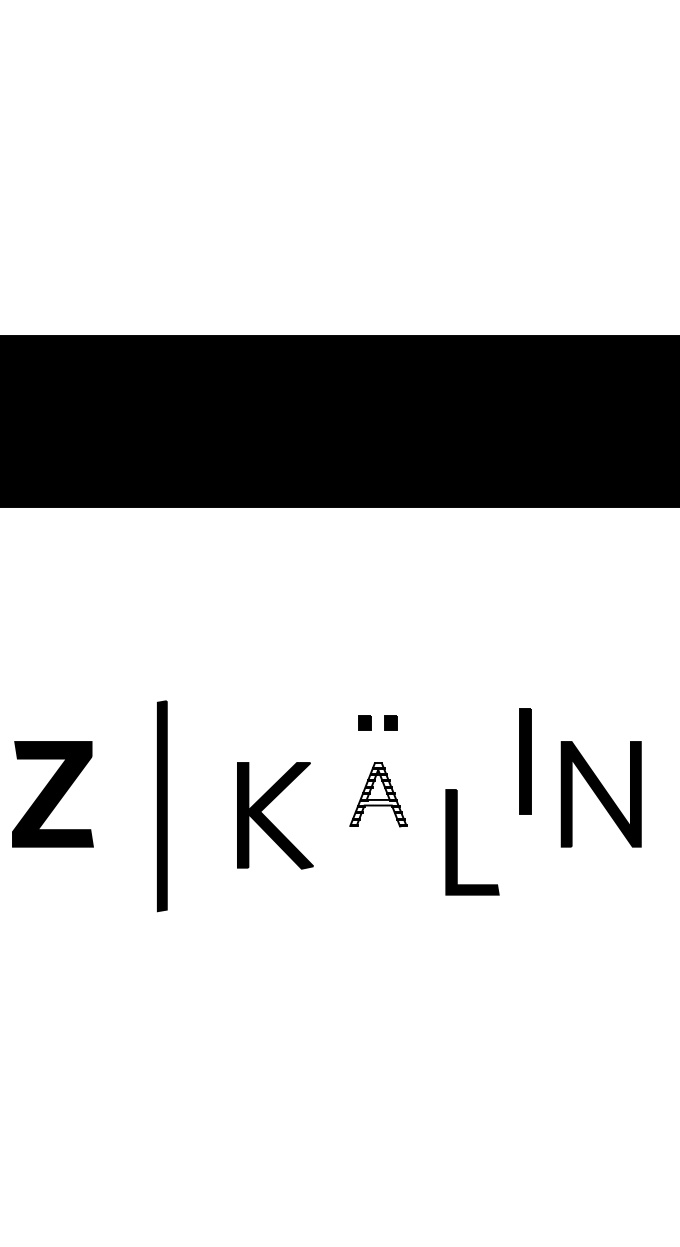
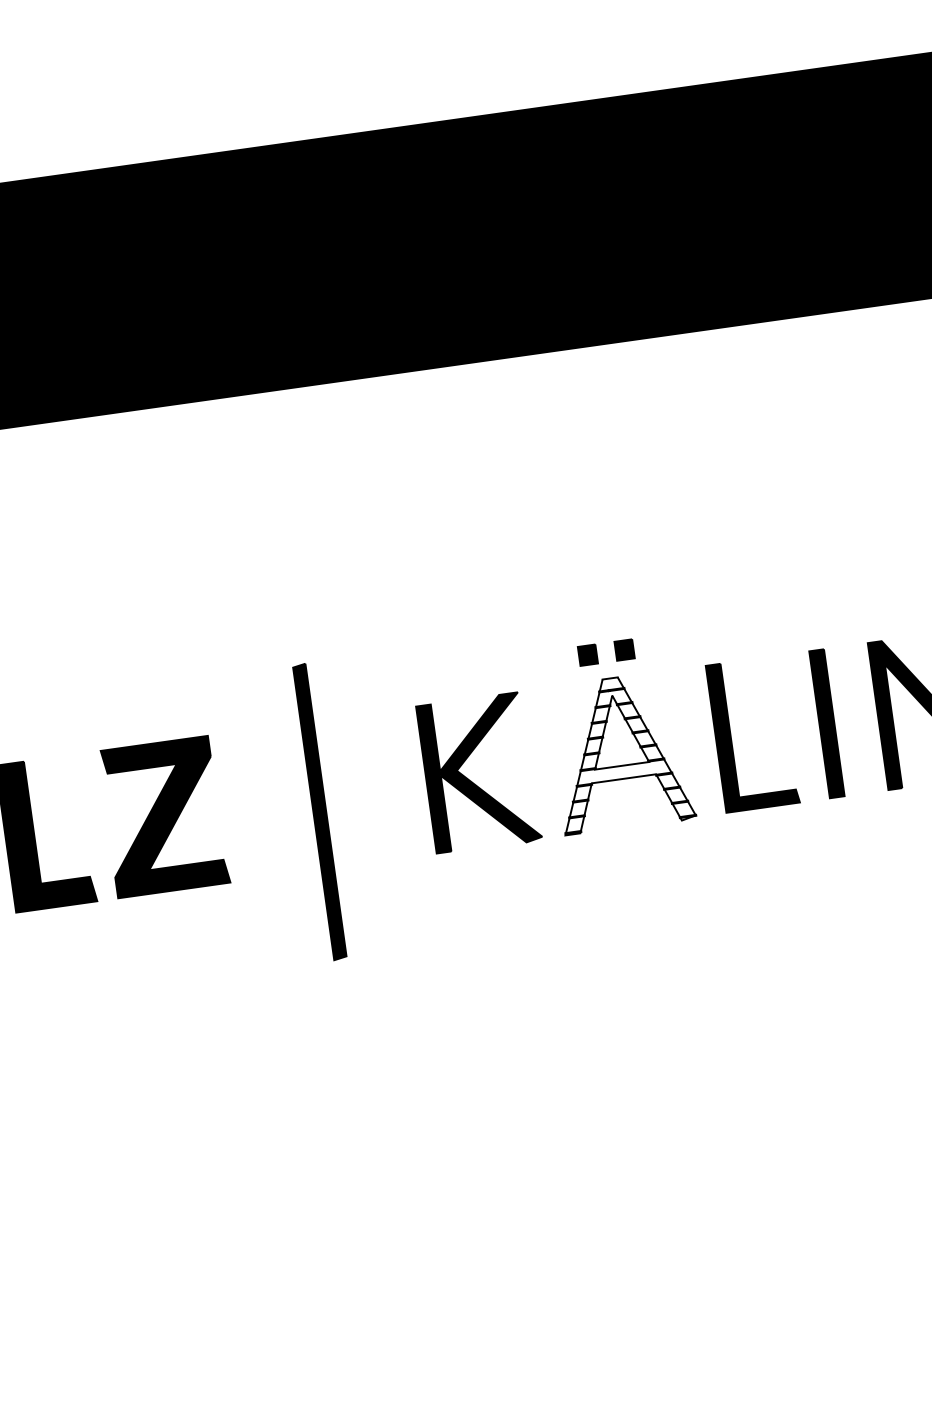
part: (525, 761) -> (827, 723), moved
part: (378, 794) -> (620, 752), size x1.67
part: (269, 820) -> (471, 781), moved
part: (457, 842) -> (731, 737), moved

